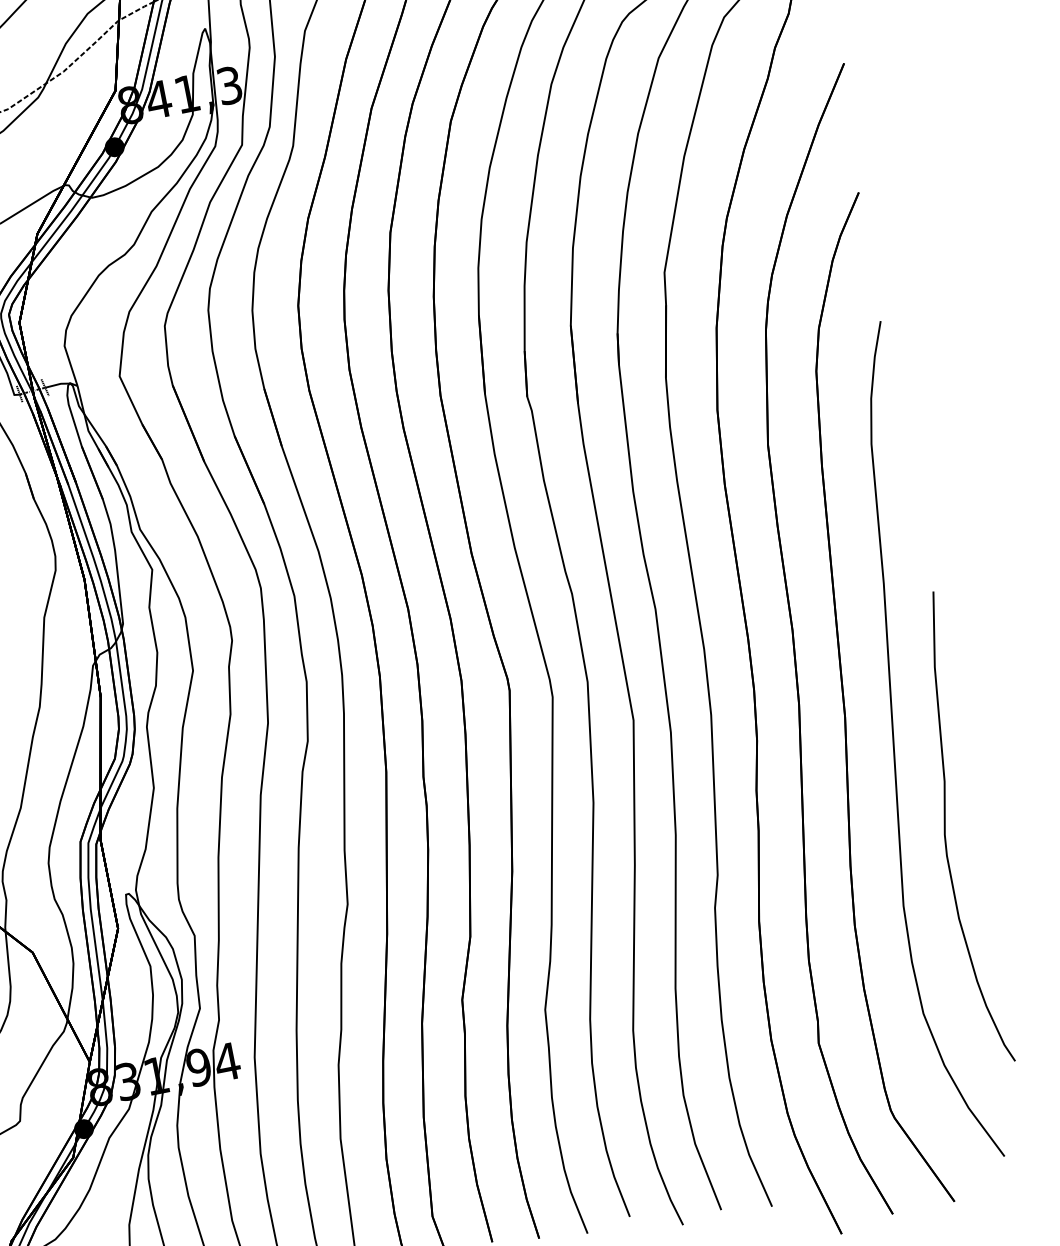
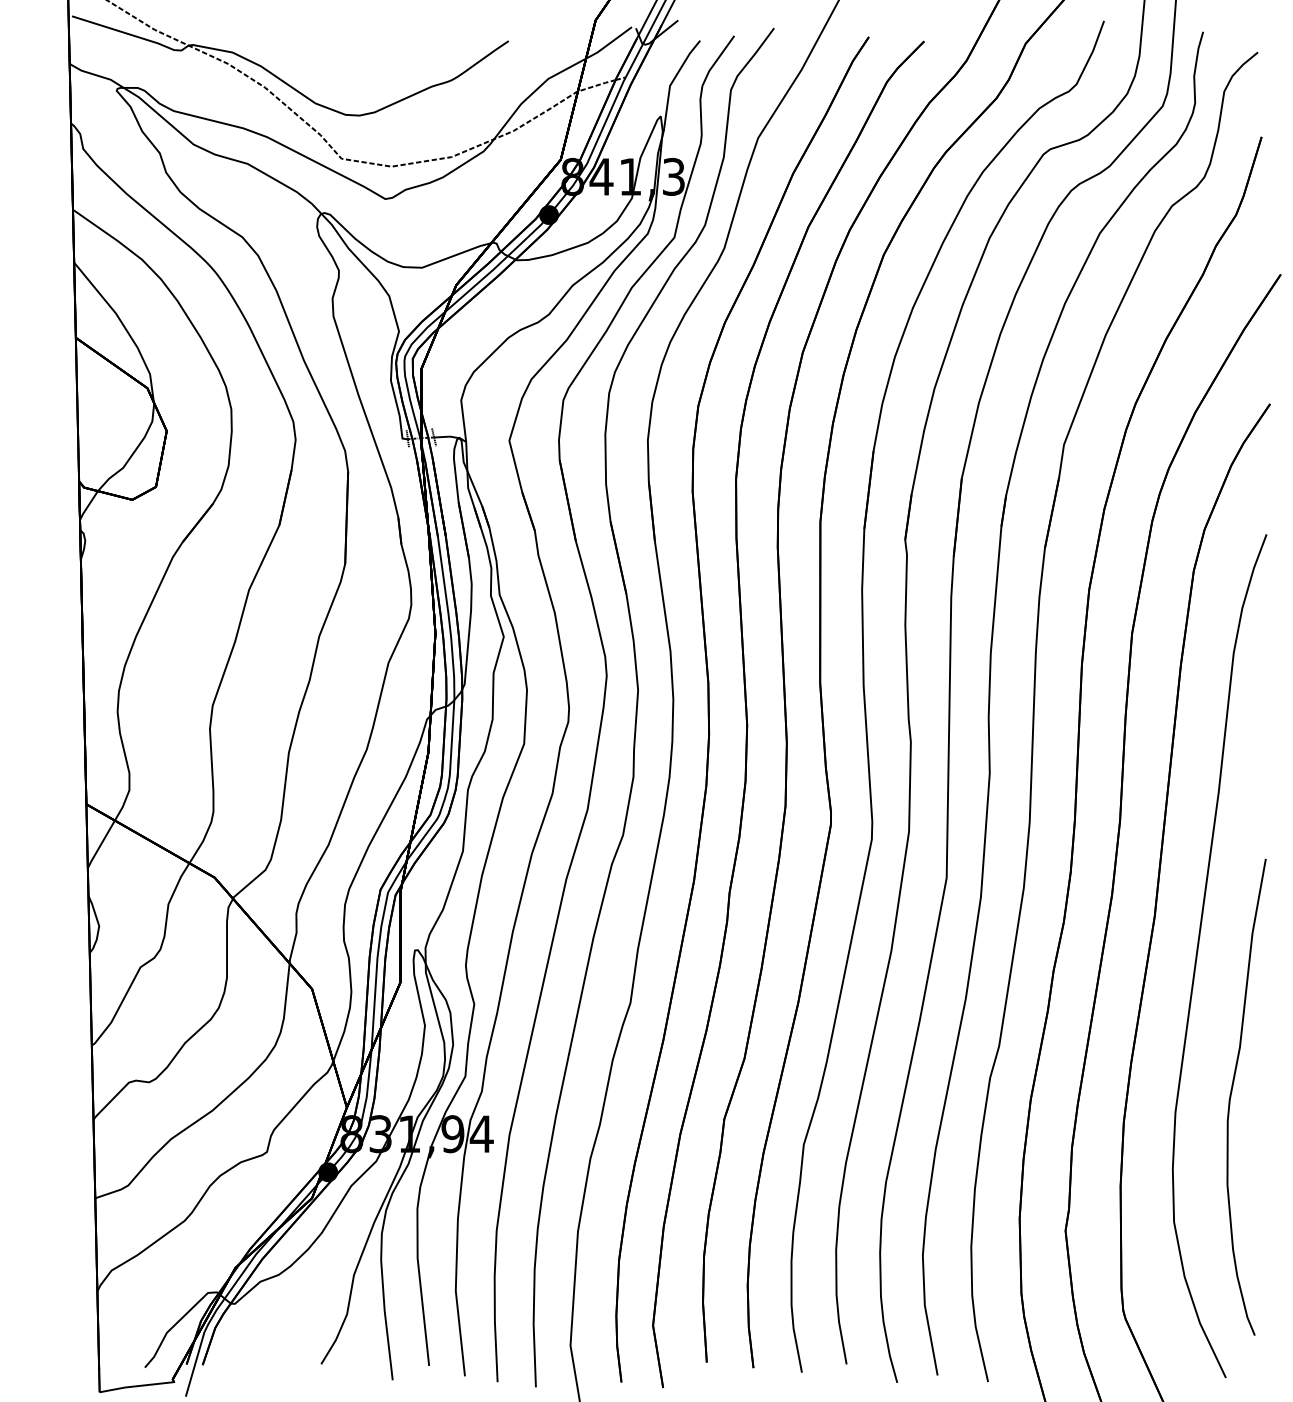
part: (946, 827) -> (1232, 1092), moved

